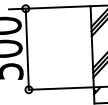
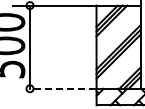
line: (60, 88) -> (62, 88), solid -> dashed

